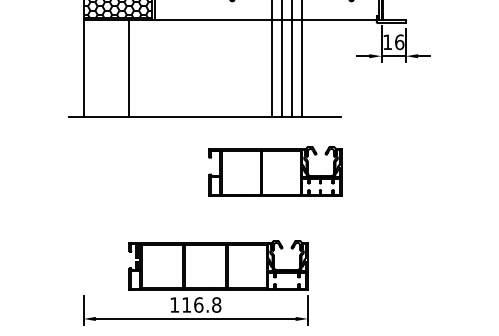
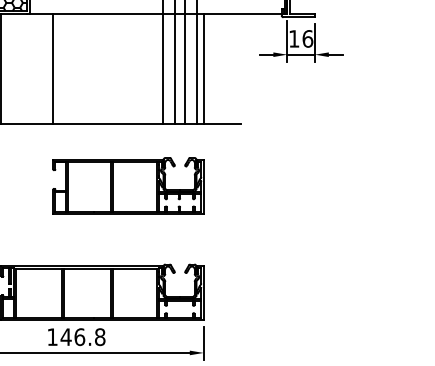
line: (175, 68) -> (53, 68), added
line: (307, 68) -> (203, 68), added
part: (275, 171) -> (128, 185), moved
text: (186, 304) -> (65, 336), 116.8 -> 146.8

